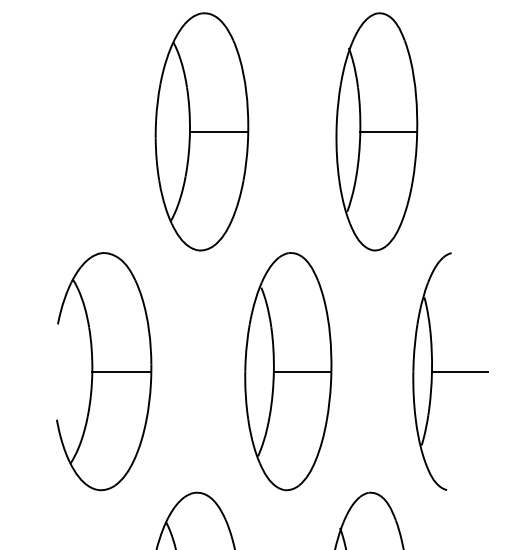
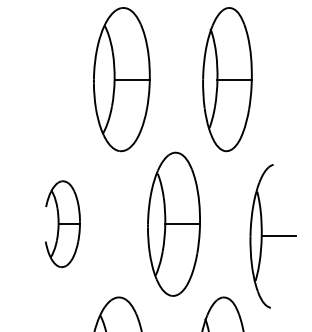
part: (103, 370) -> (62, 223), size x0.6
part: (449, 371) -> (272, 236), moved

